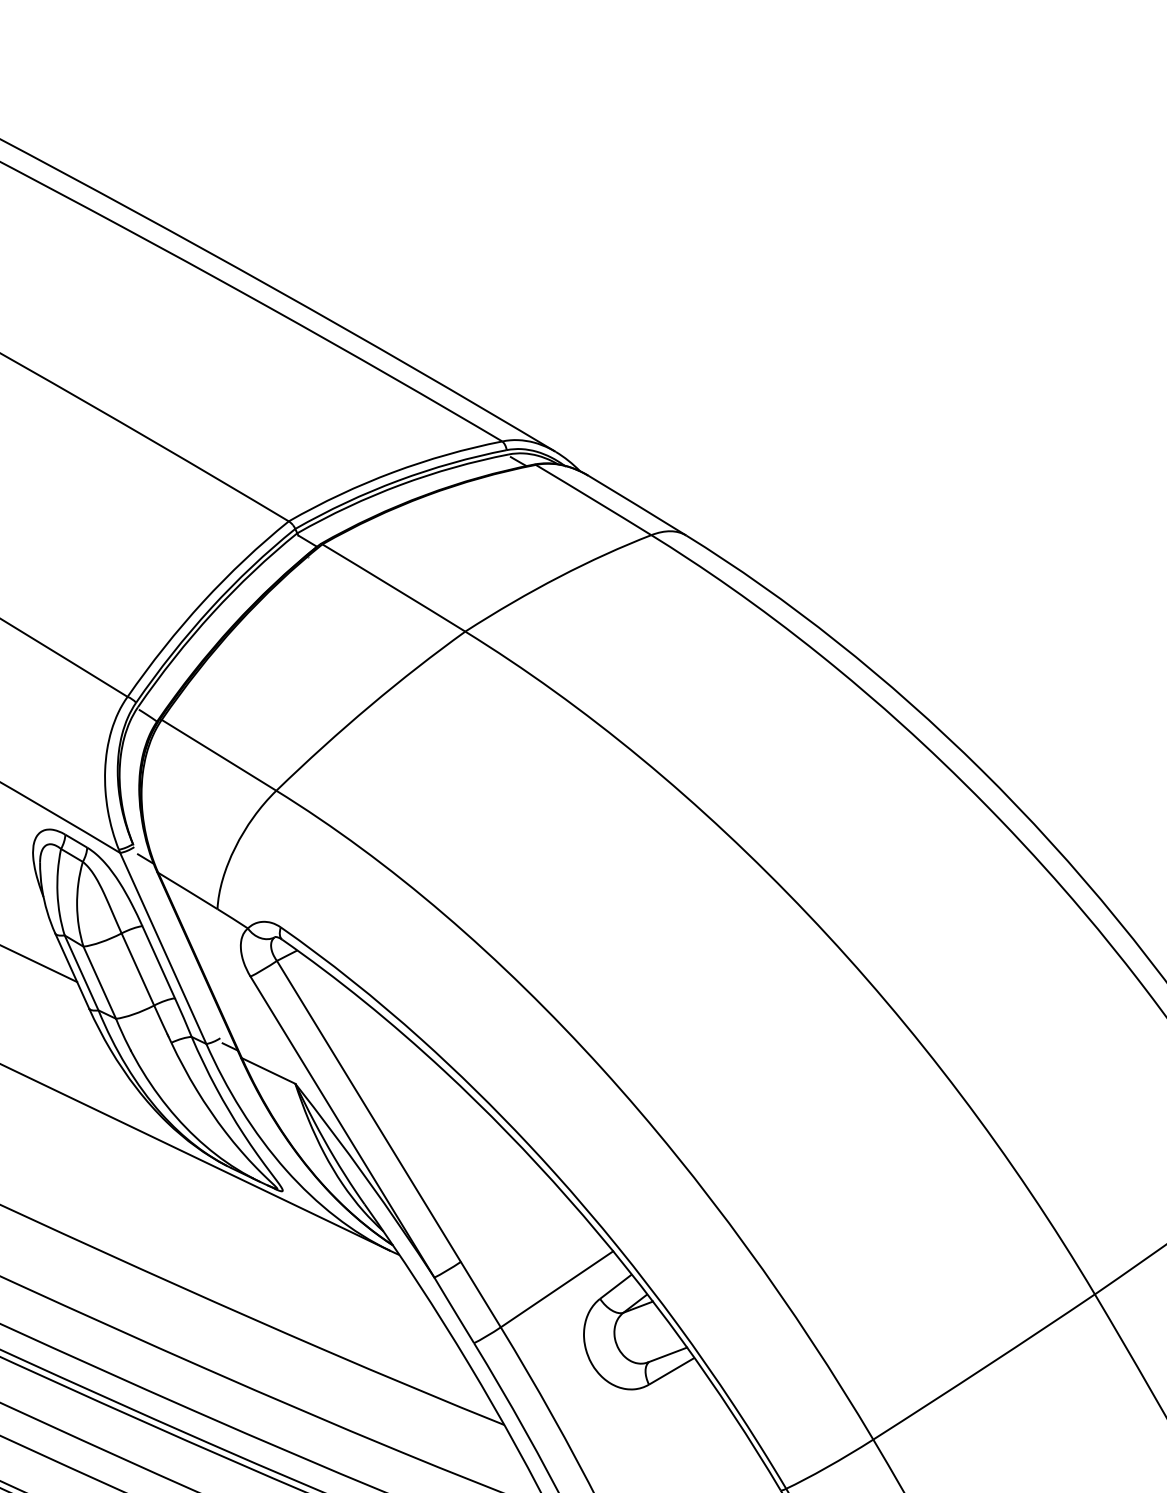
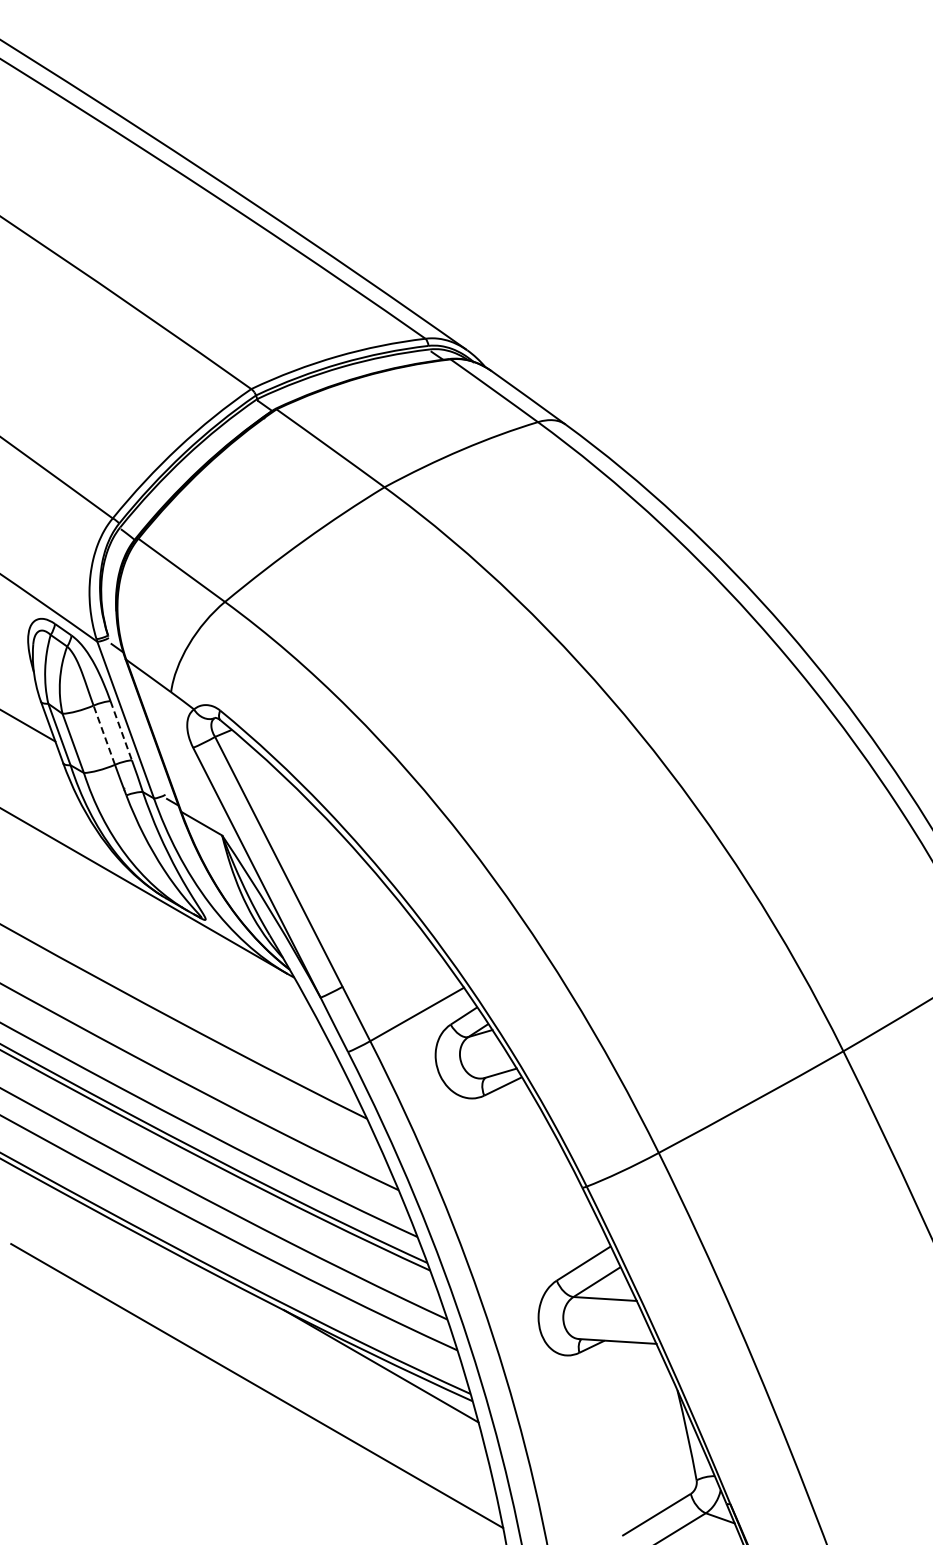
line: (159, 963) -> (121, 731), solid -> dashed
line: (138, 968) -> (104, 734), solid -> dashed

